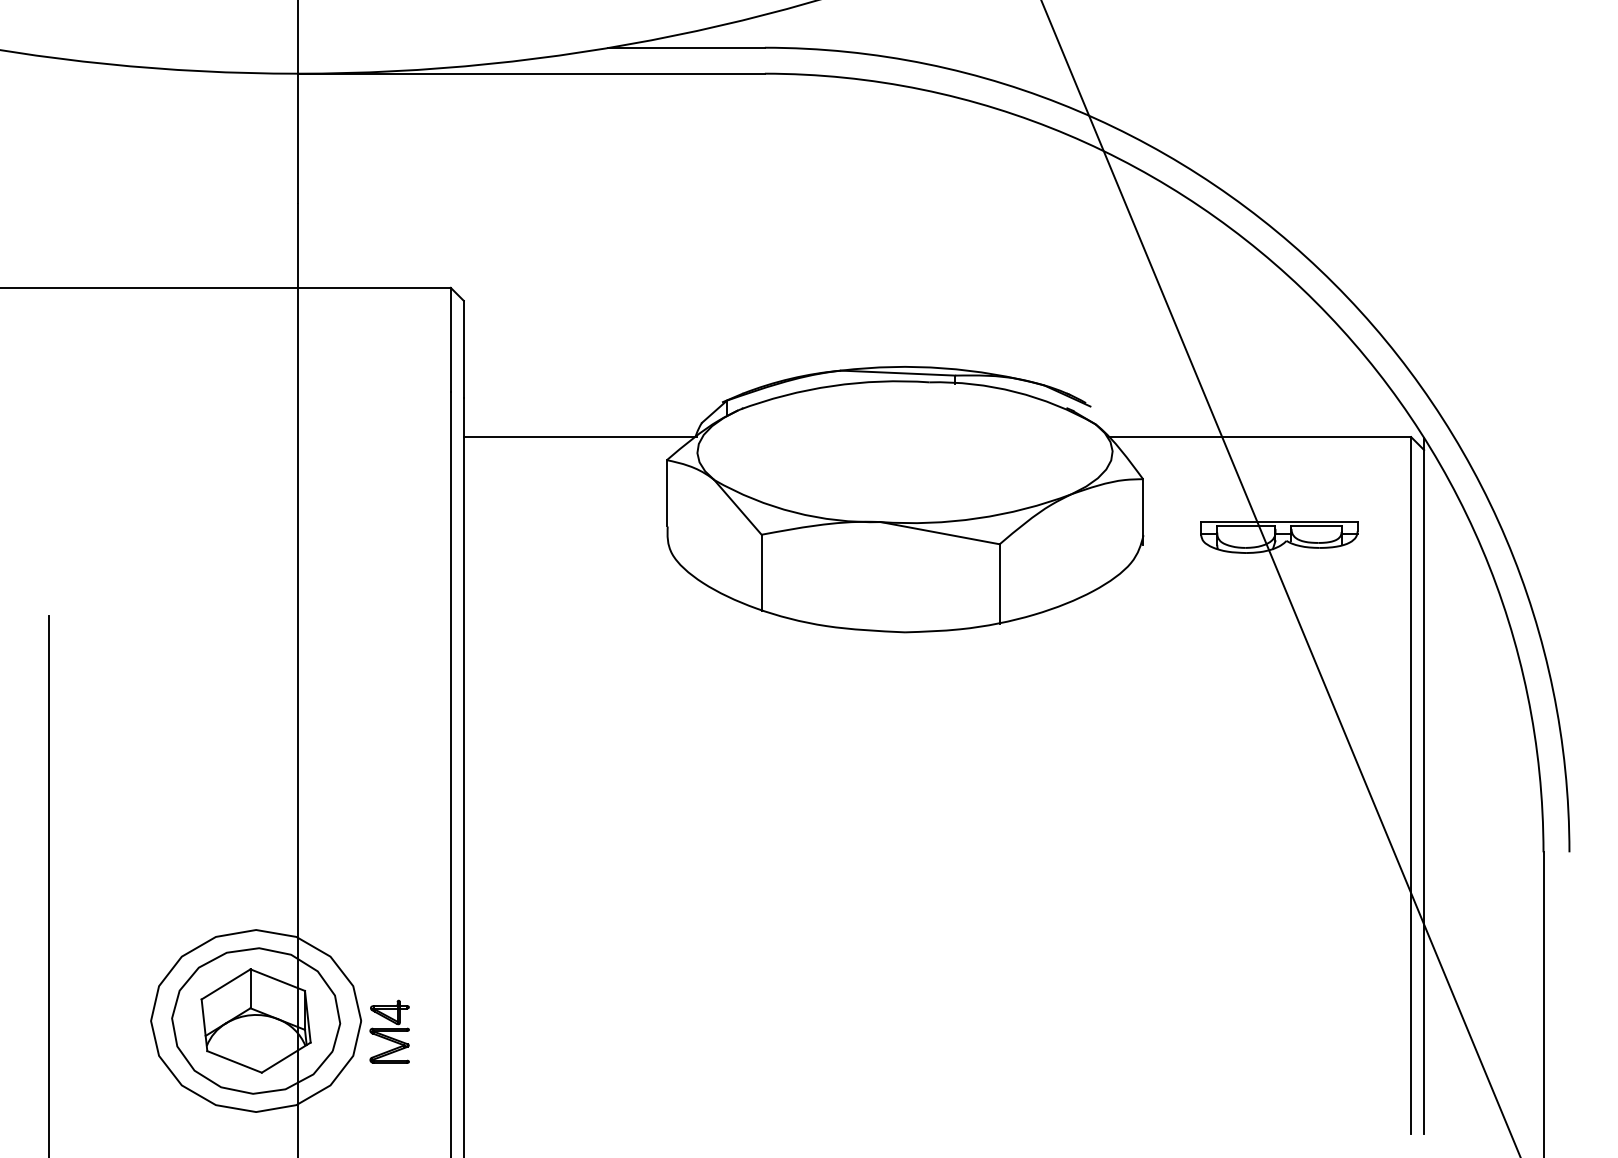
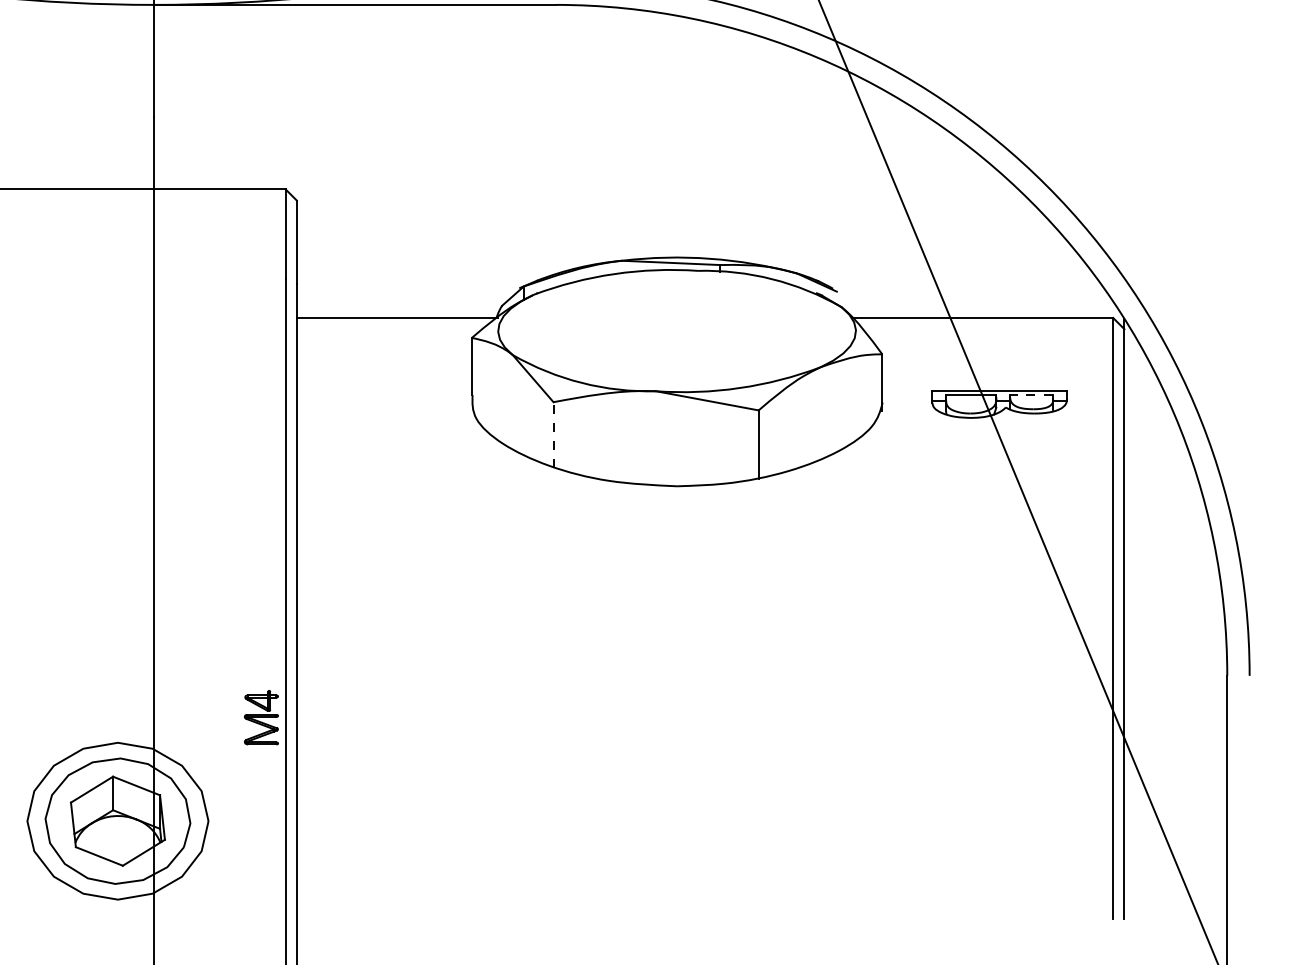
line: (1316, 526) -> (1031, 395), solid -> dashed
line: (761, 572) -> (553, 434), solid -> dashed
part: (389, 1031) -> (261, 717), moved

